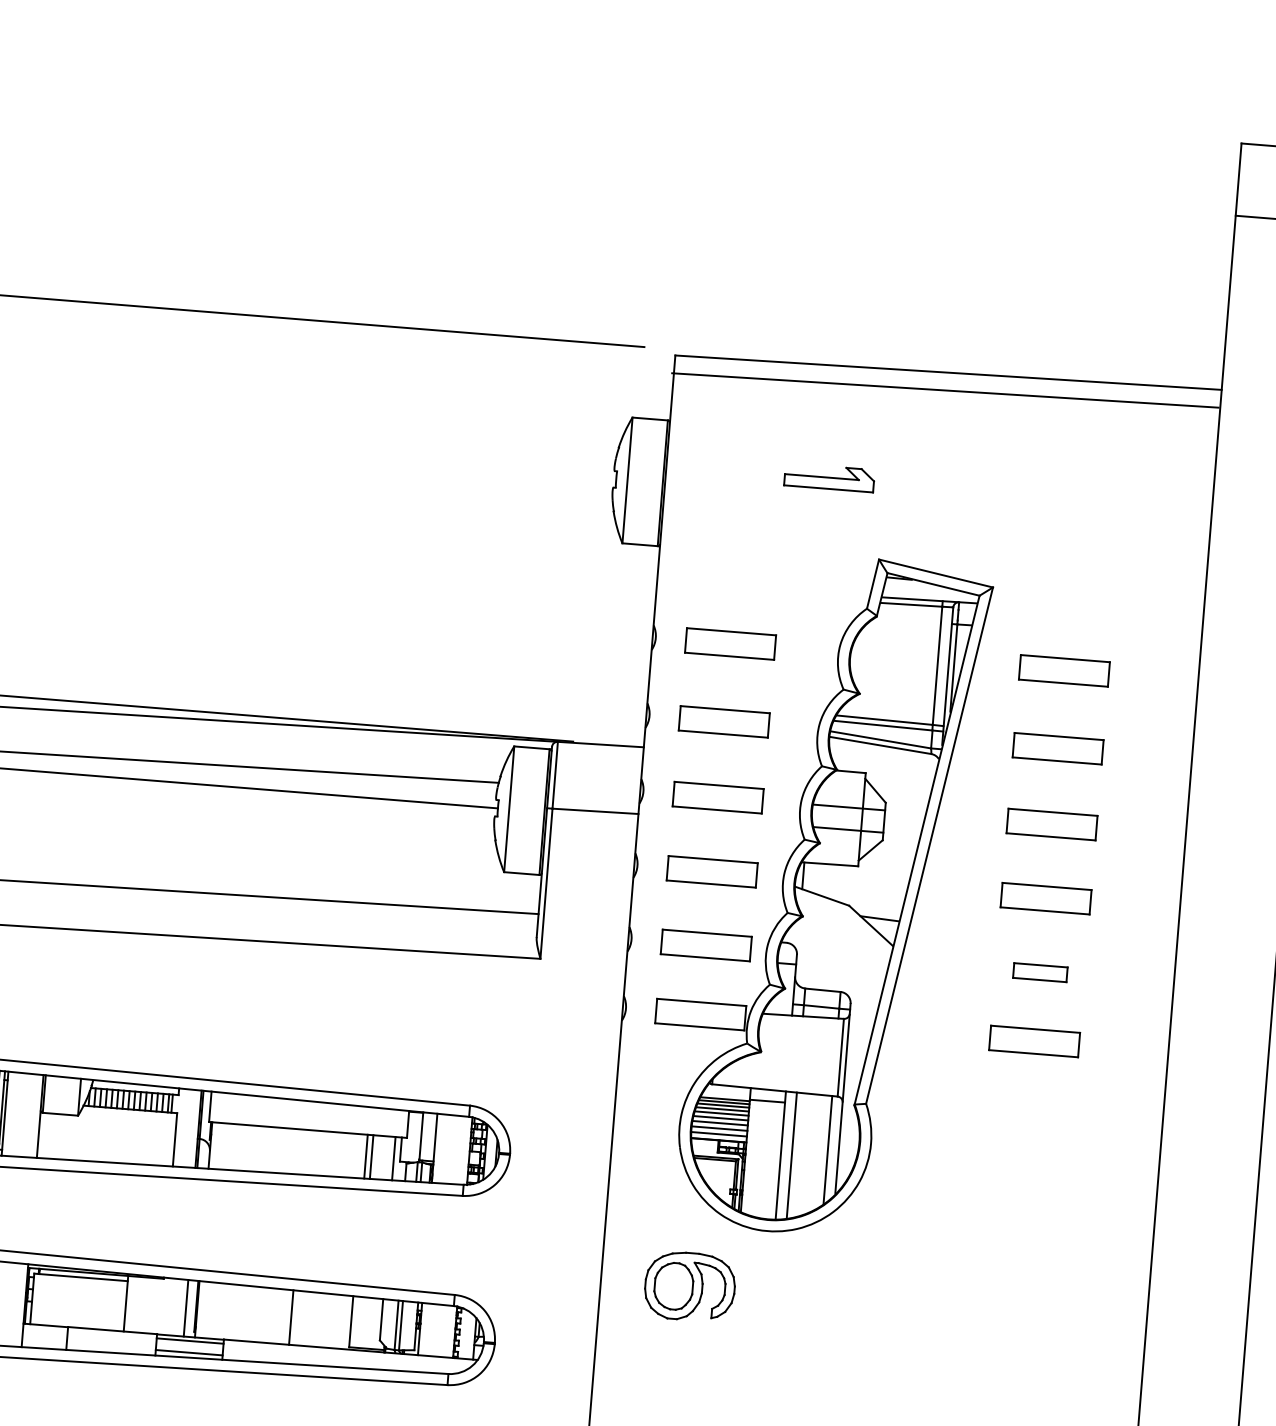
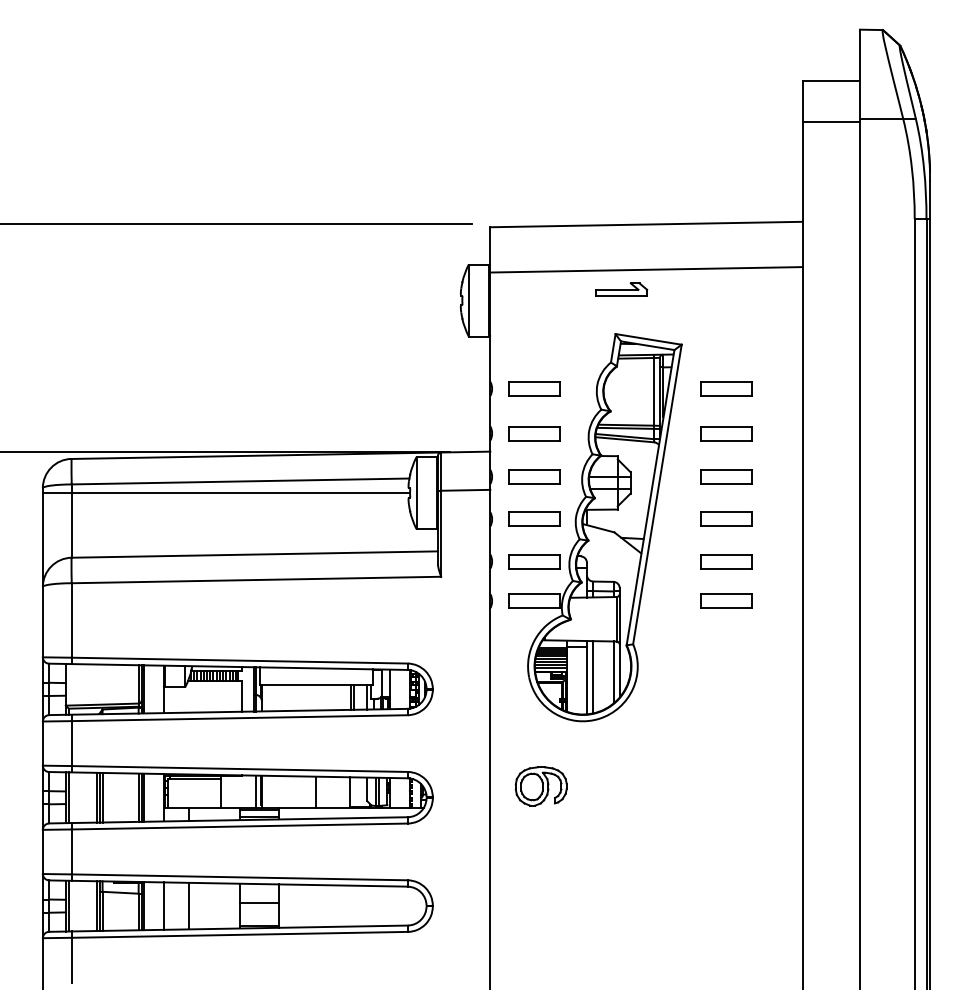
line: (945, 389) -> (646, 269), moved
part: (829, 477) -> (621, 289), moved
part: (1040, 972) -> (726, 561), size x1.67
part: (688, 1286) -> (540, 786), moved

